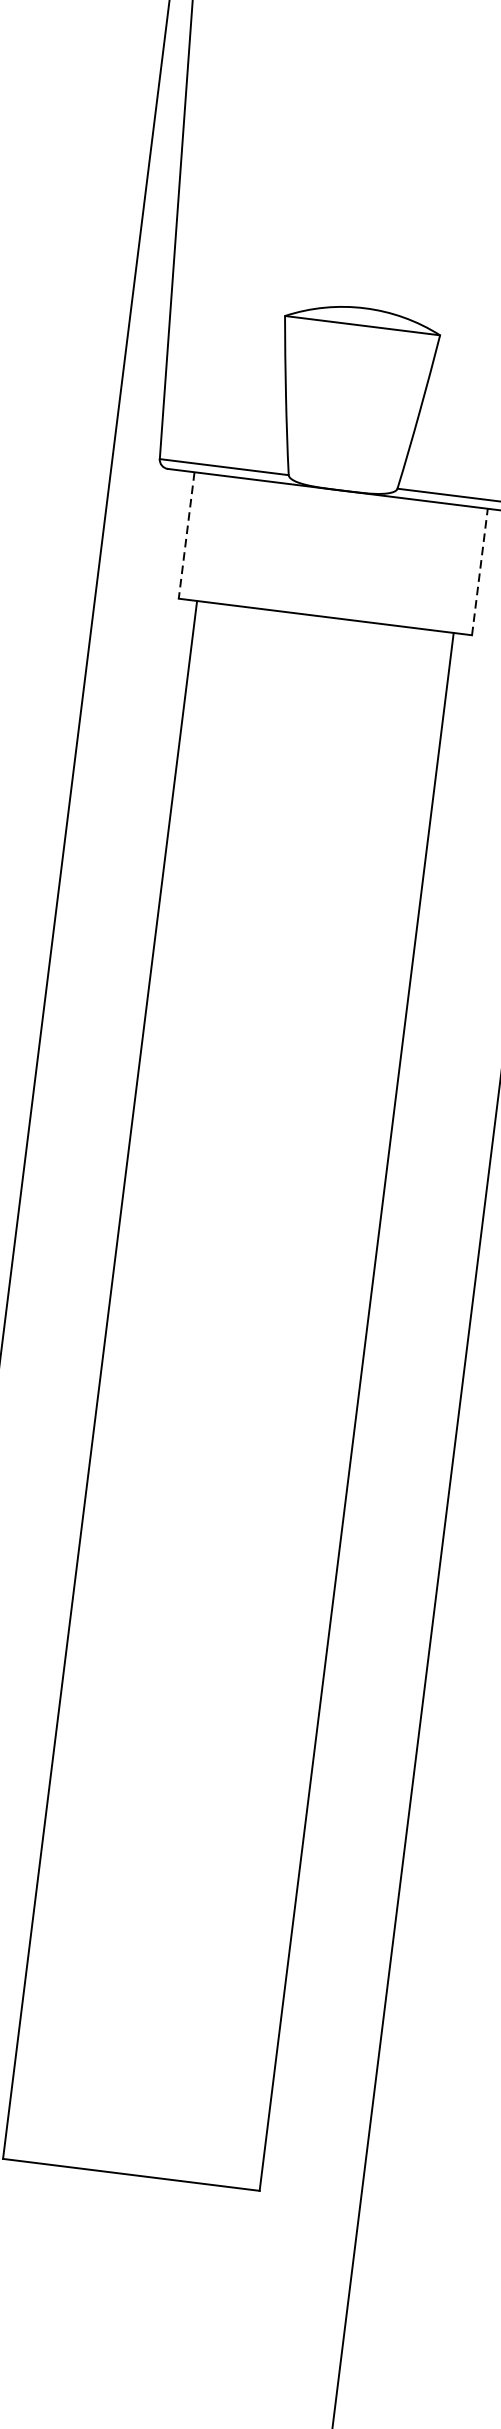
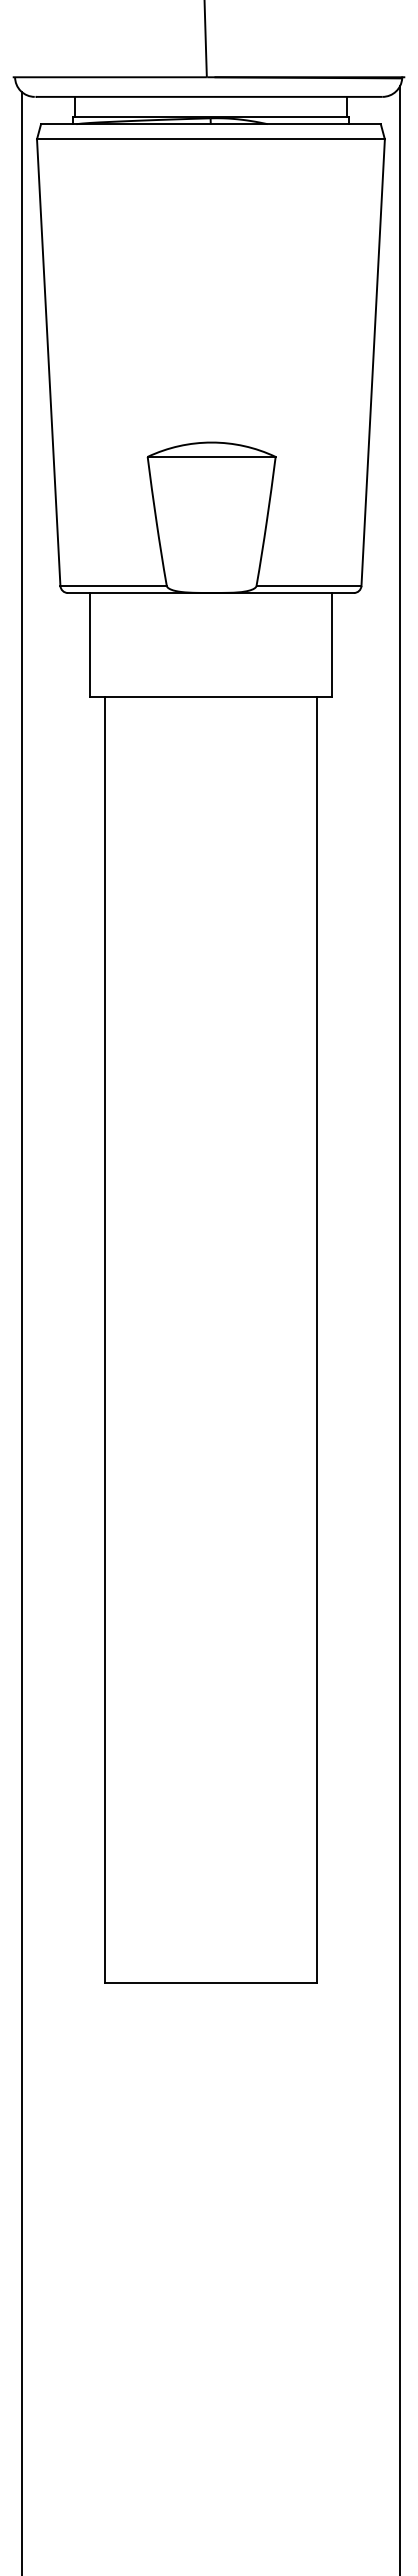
line: (186, 535) -> (89, 645), dashed -> solid
line: (479, 571) -> (331, 644), dashed -> solid

